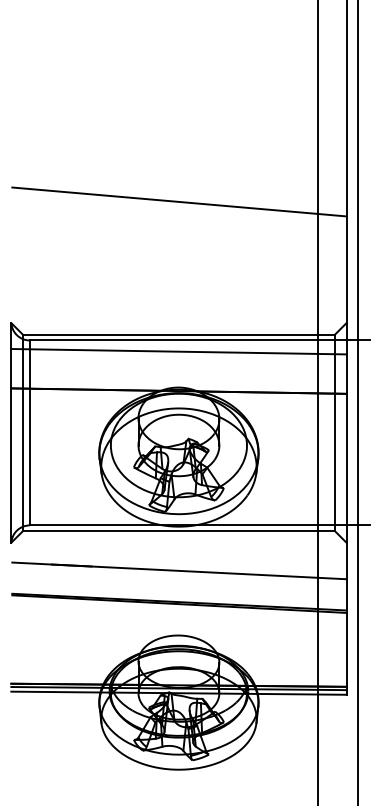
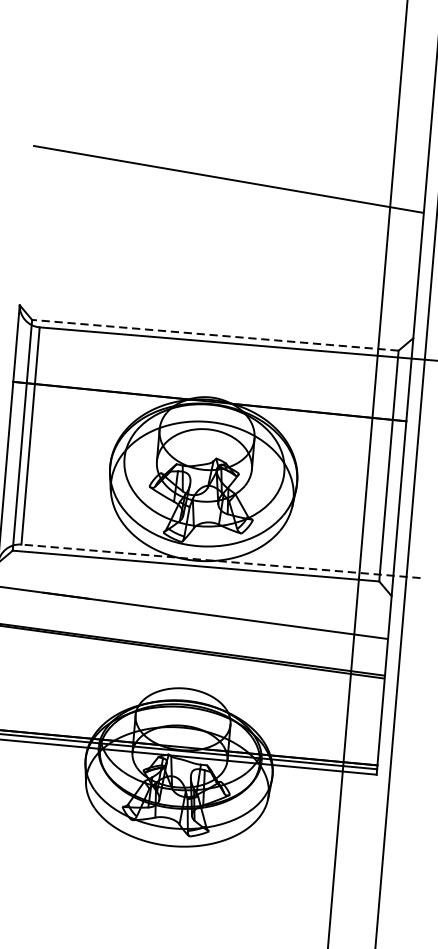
line: (178, 334) -> (214, 335), solid -> dashed
line: (178, 351) -> (213, 355), removed
line: (199, 525) -> (220, 561), solid -> dashed

